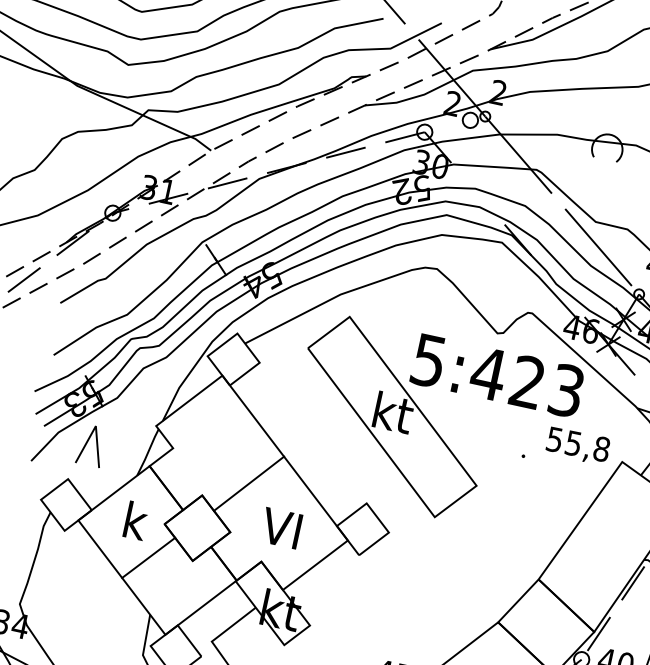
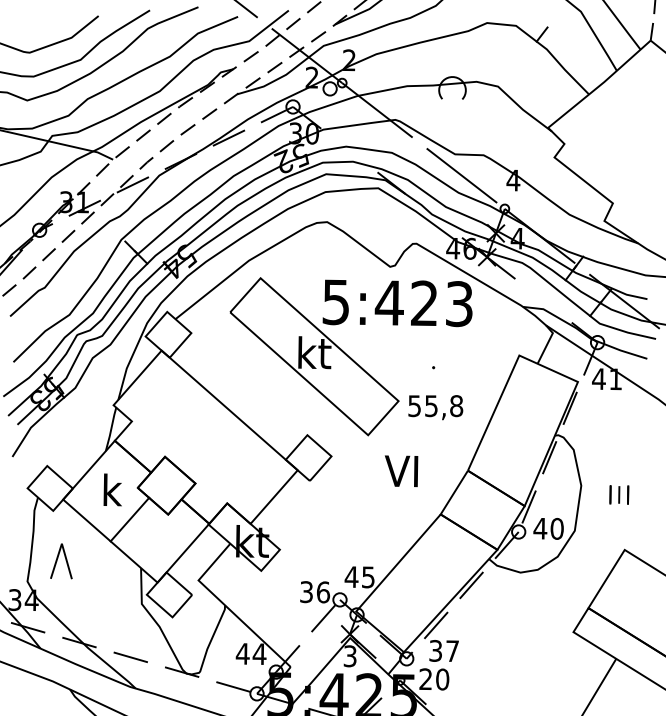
part: (91, 445) -> (61, 561), moved
text: (577, 446) -> (435, 407), moved
line: (248, 483) -> (202, 438), removed
text: (281, 527) -> (401, 470), moved

